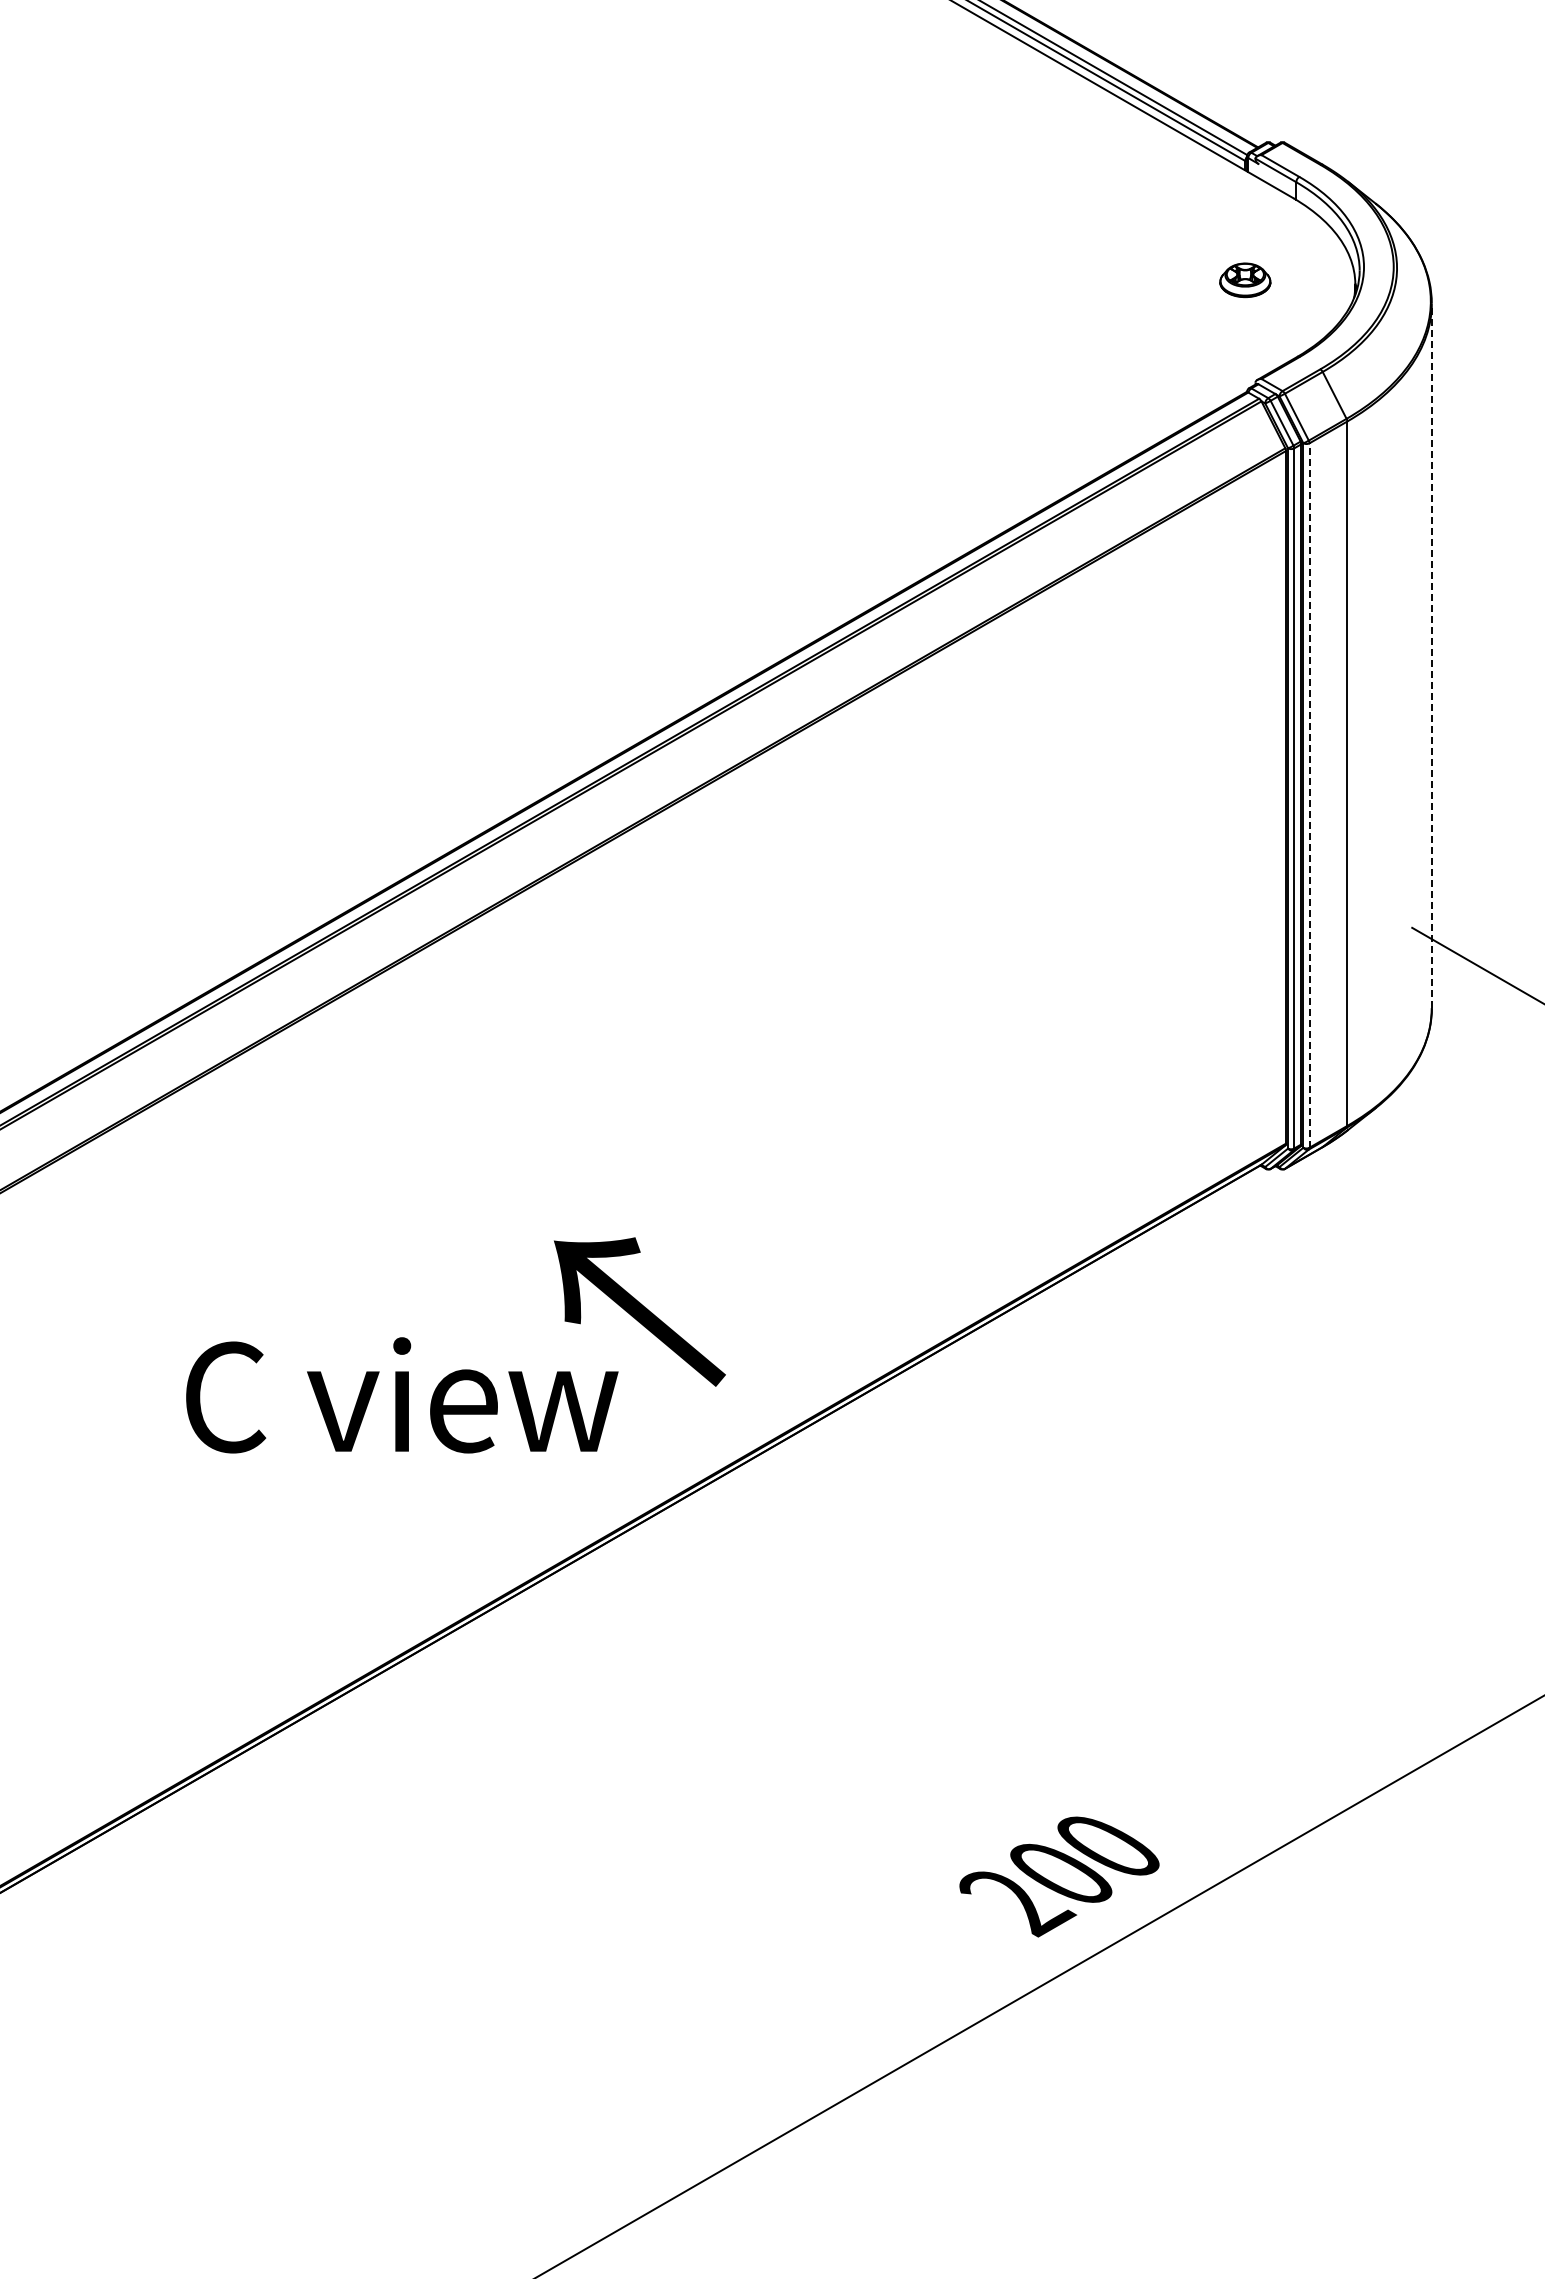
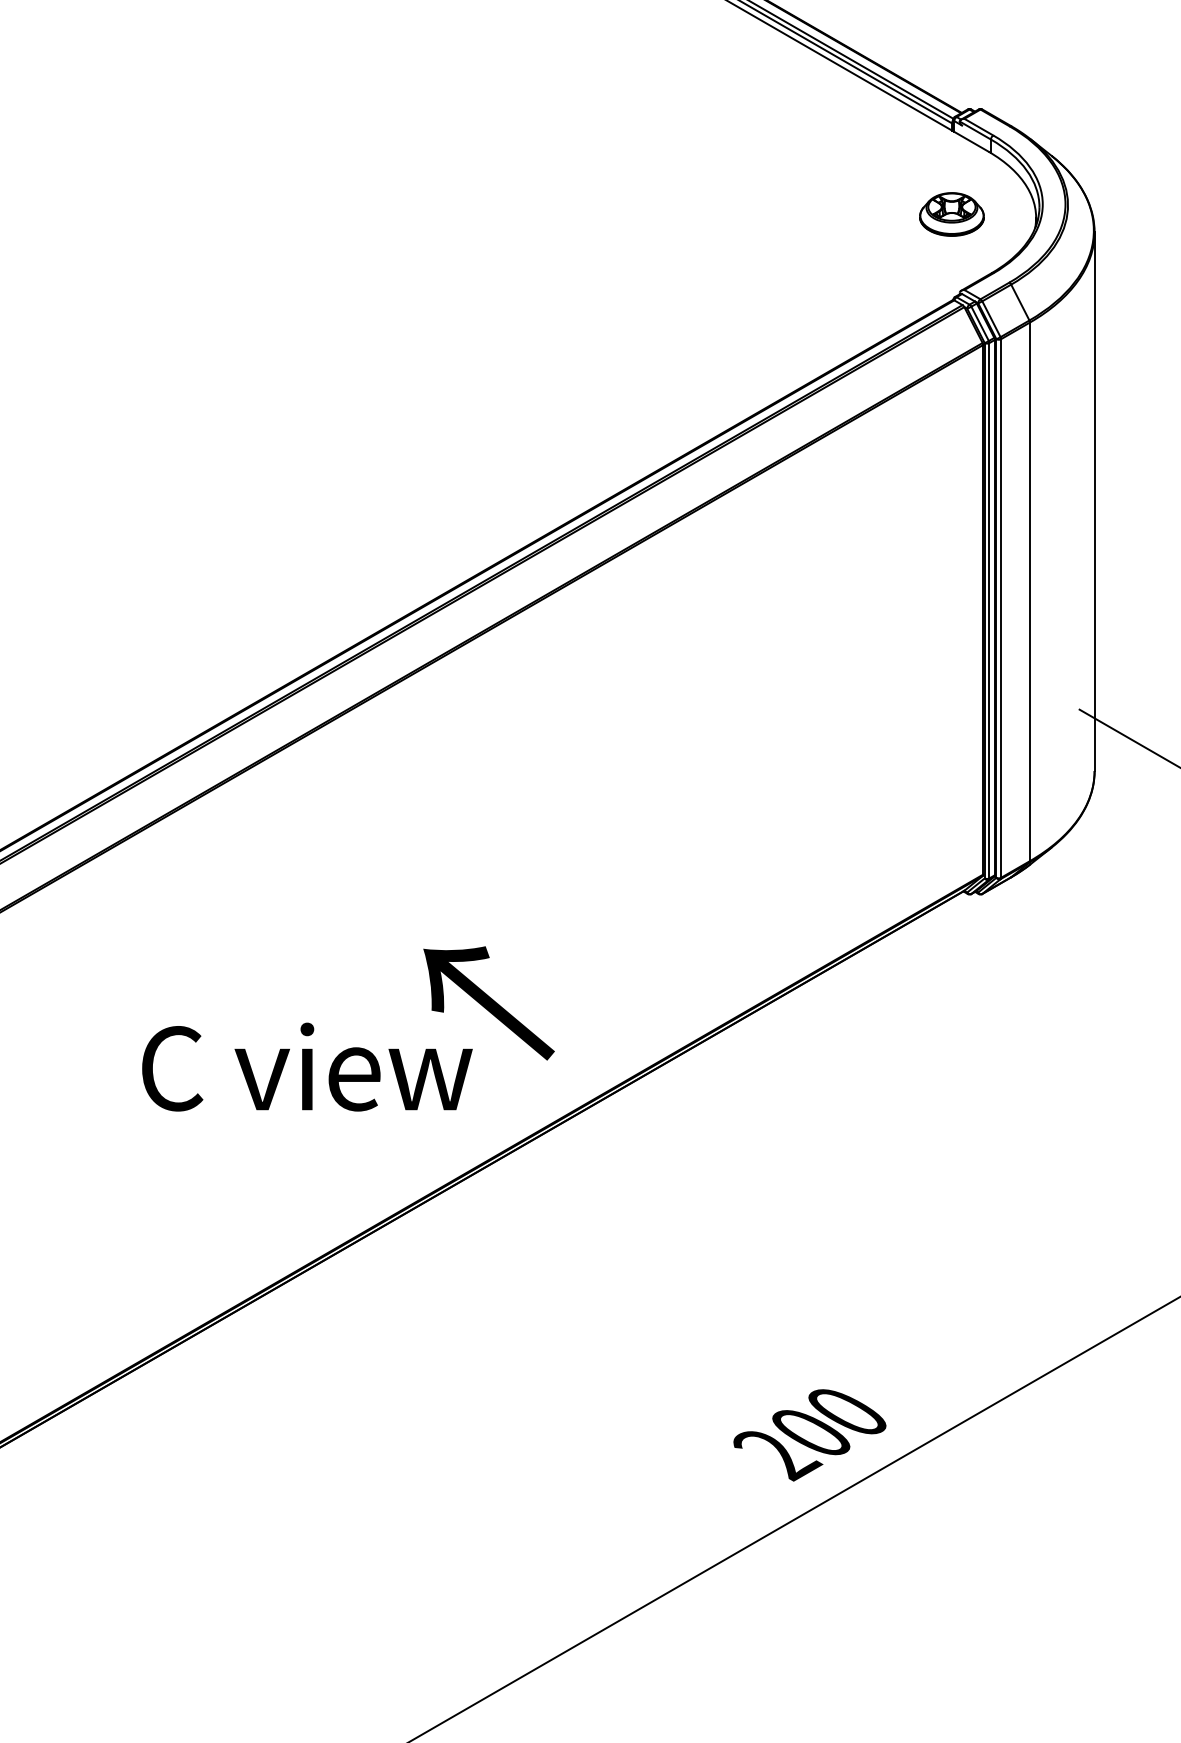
part: (1245, 280) -> (952, 214), size x1.67
line: (1431, 655) -> (1094, 501), dashed -> solid
line: (1309, 795) -> (1001, 608), dashed -> solid

